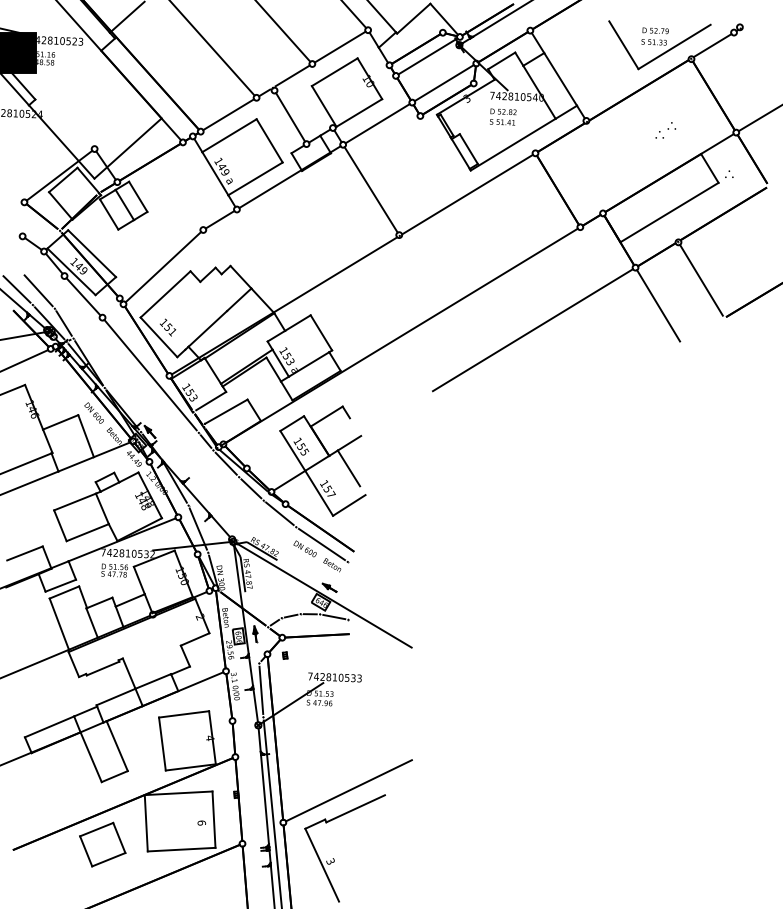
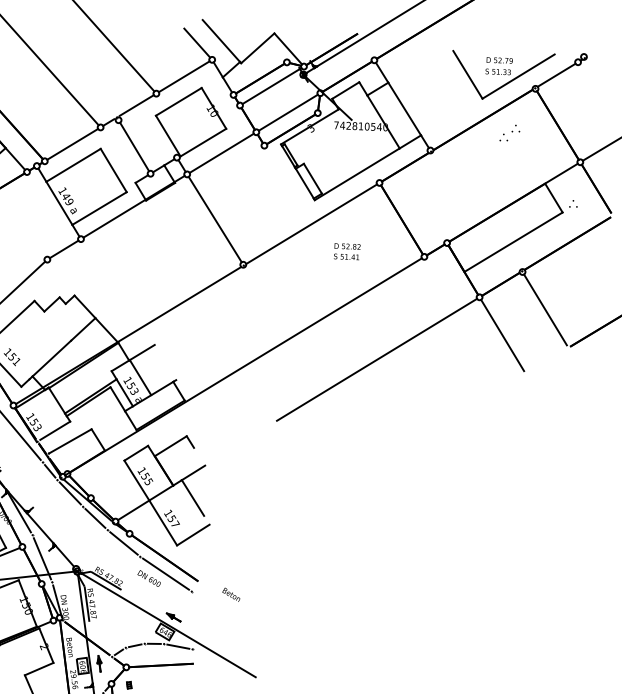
text: (503, 116) -> (347, 251), moved
part: (665, 130) -> (509, 133), moved
line: (321, 332) -> (140, 377), moved
text: (332, 565) -> (231, 595), moved

